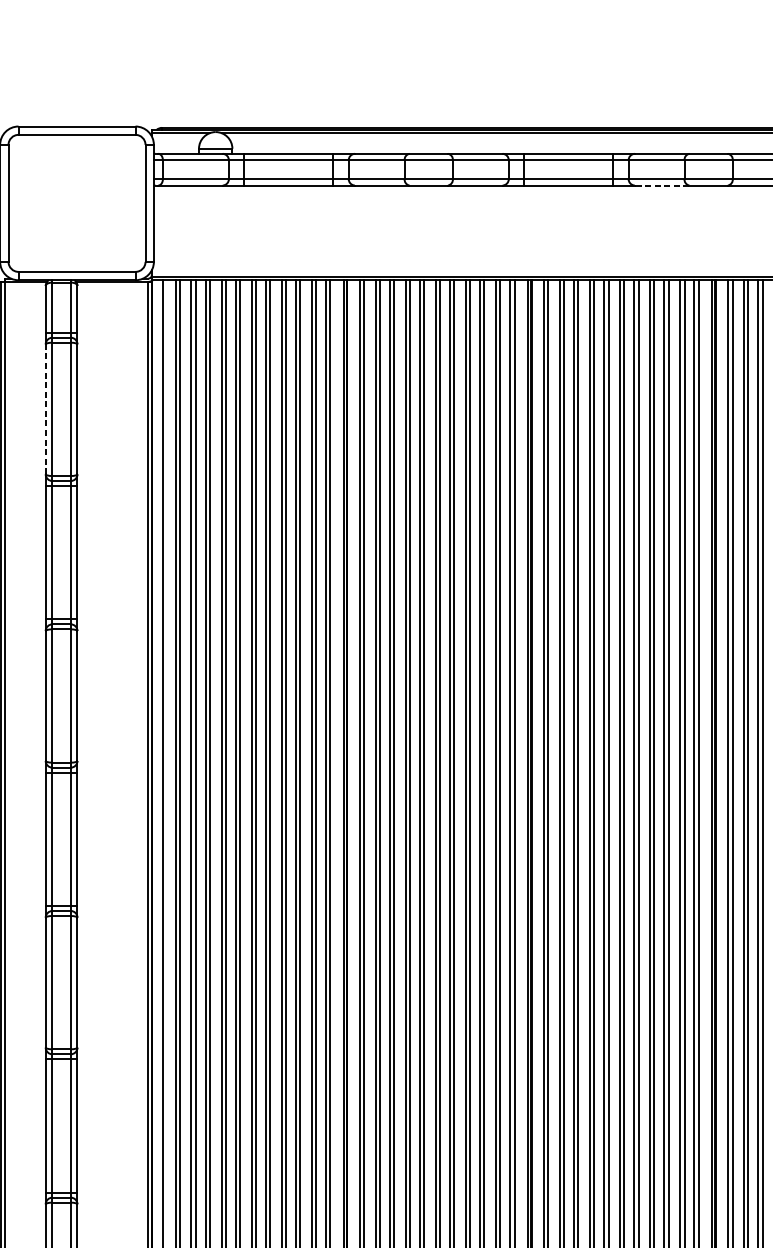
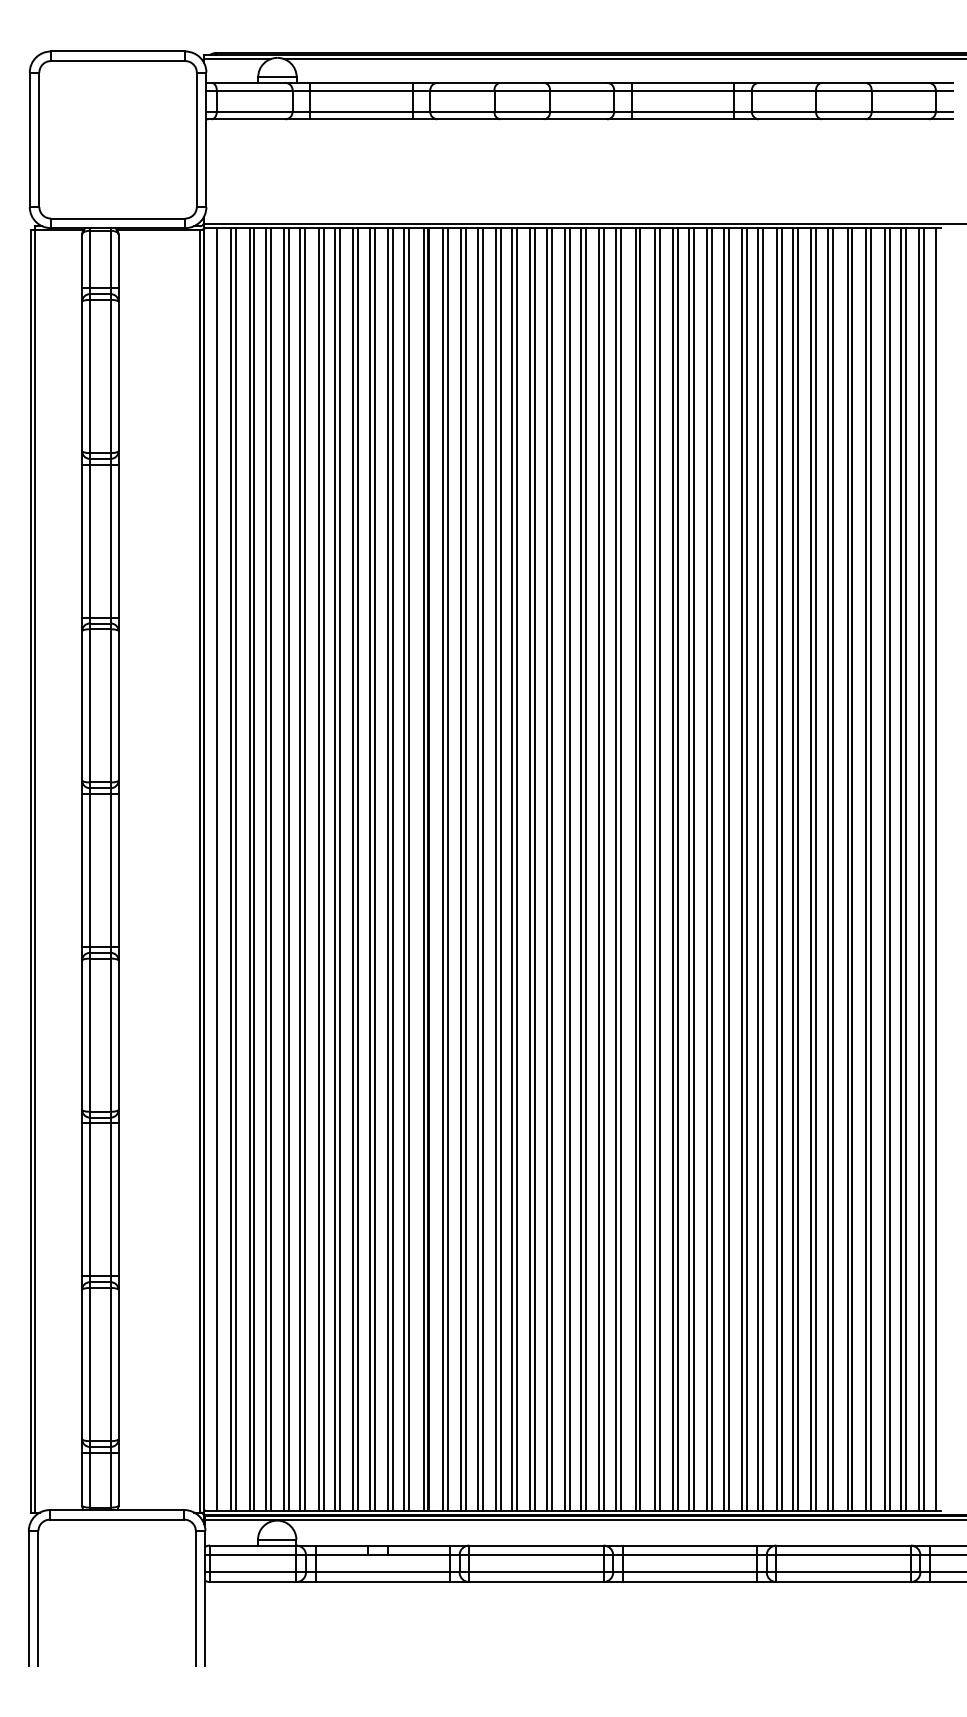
line: (661, 185) -> (789, 119), dashed -> solid
line: (46, 409) -> (82, 376), dashed -> solid

